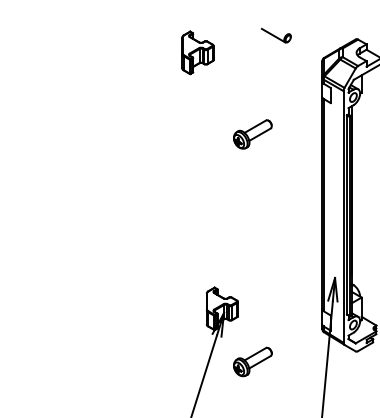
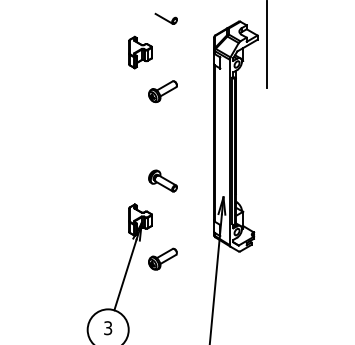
part: (275, 35) -> (165, 18), moved
part: (197, 52) -> (140, 52), moved
part: (252, 255) -> (162, 180), added

